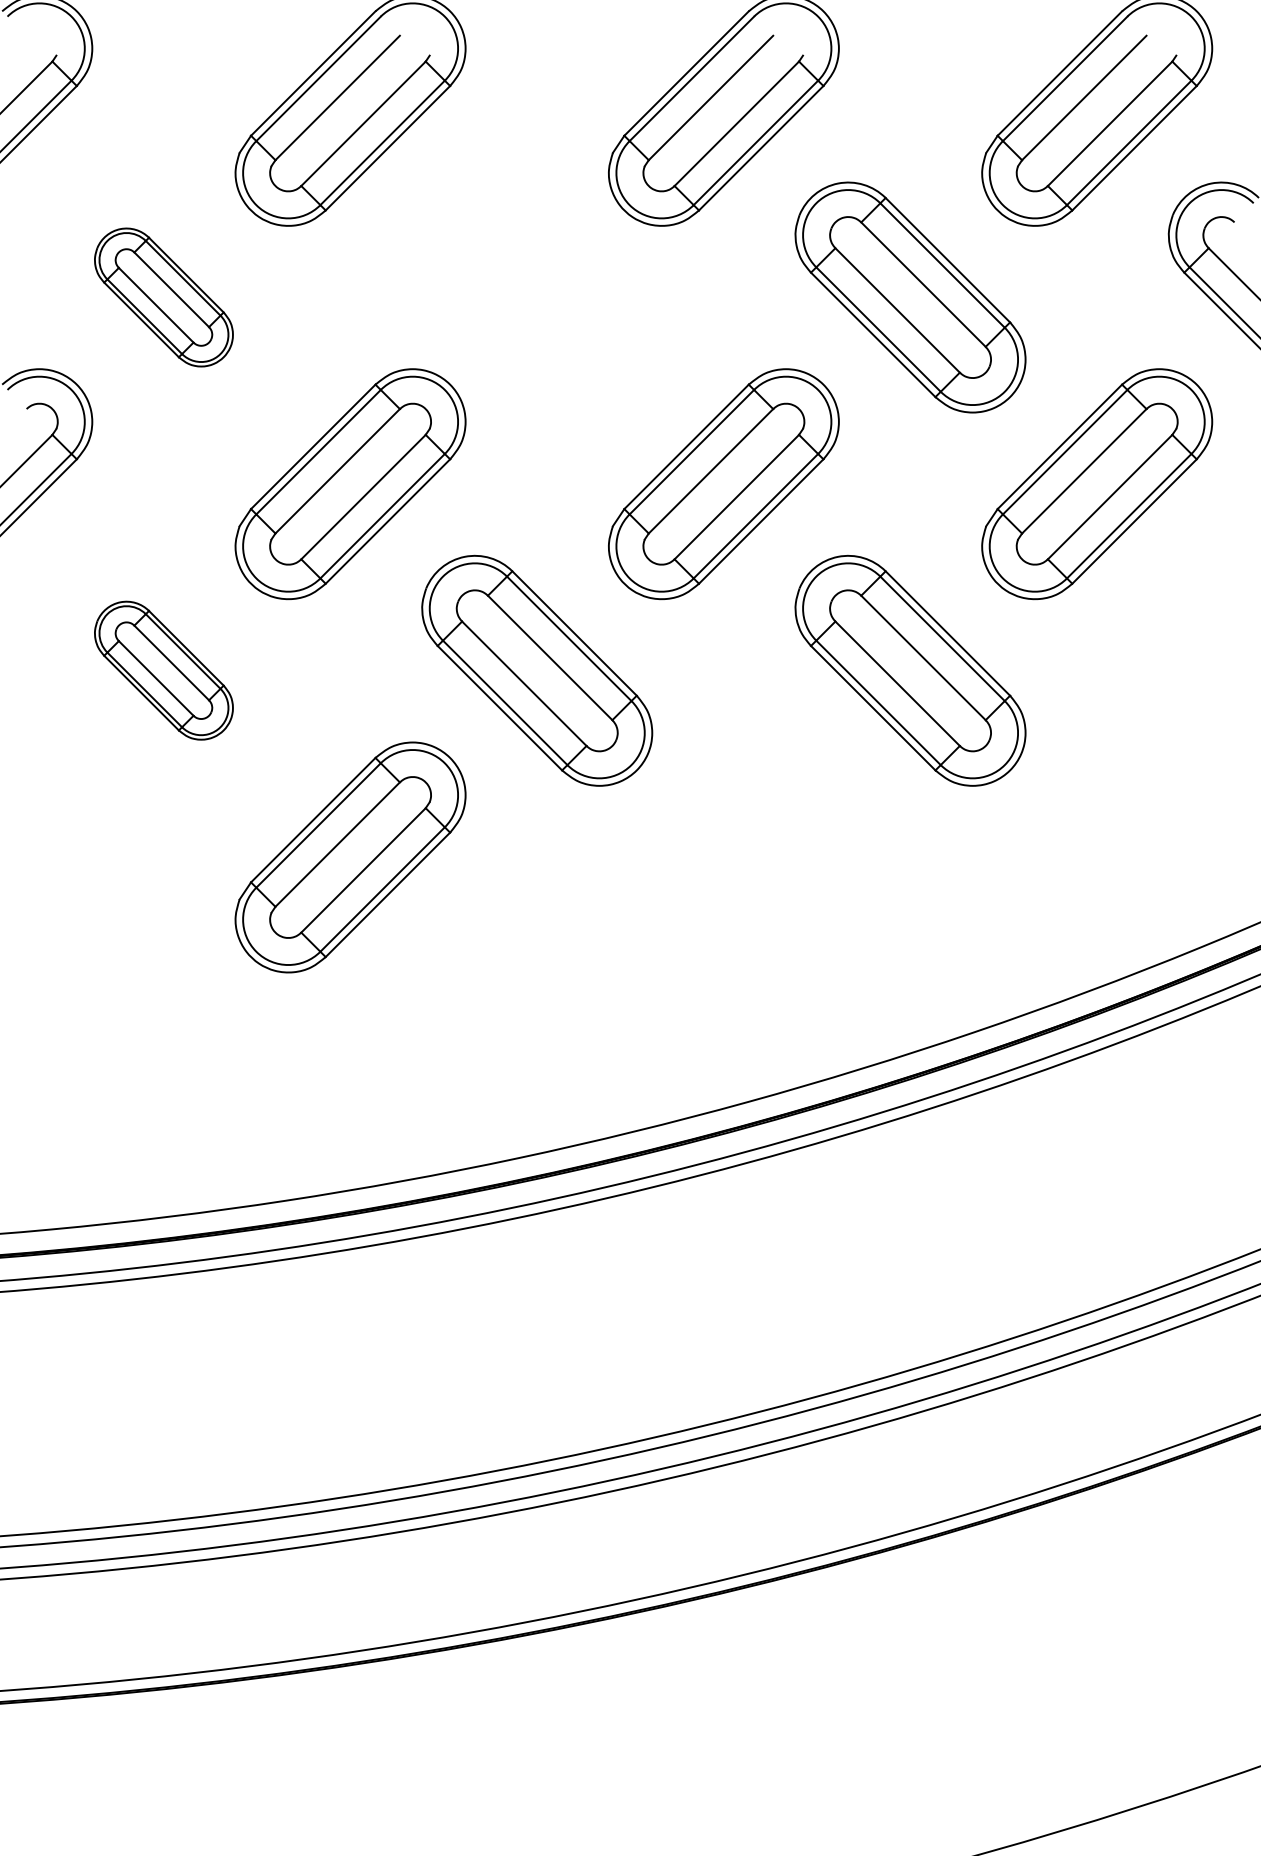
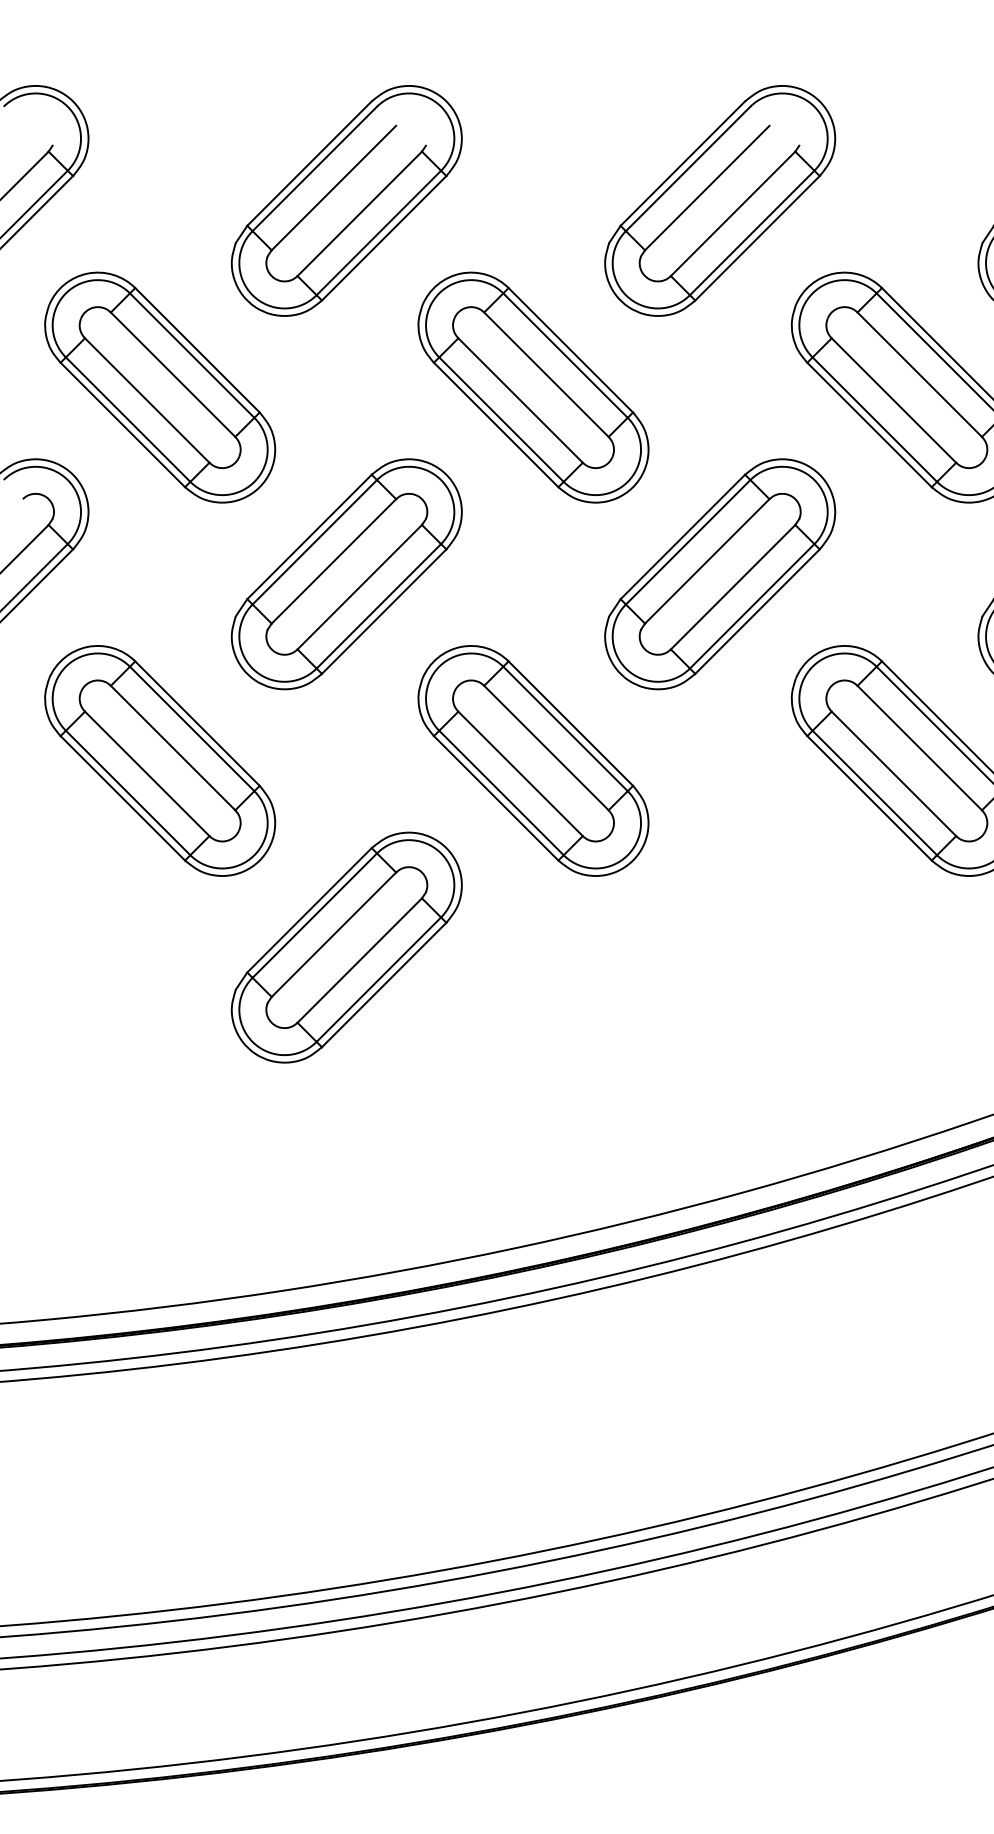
part: (163, 297) -> (159, 387), size x1.67
part: (537, 297) -> (533, 387), added
part: (163, 670) -> (159, 760), size x1.67

